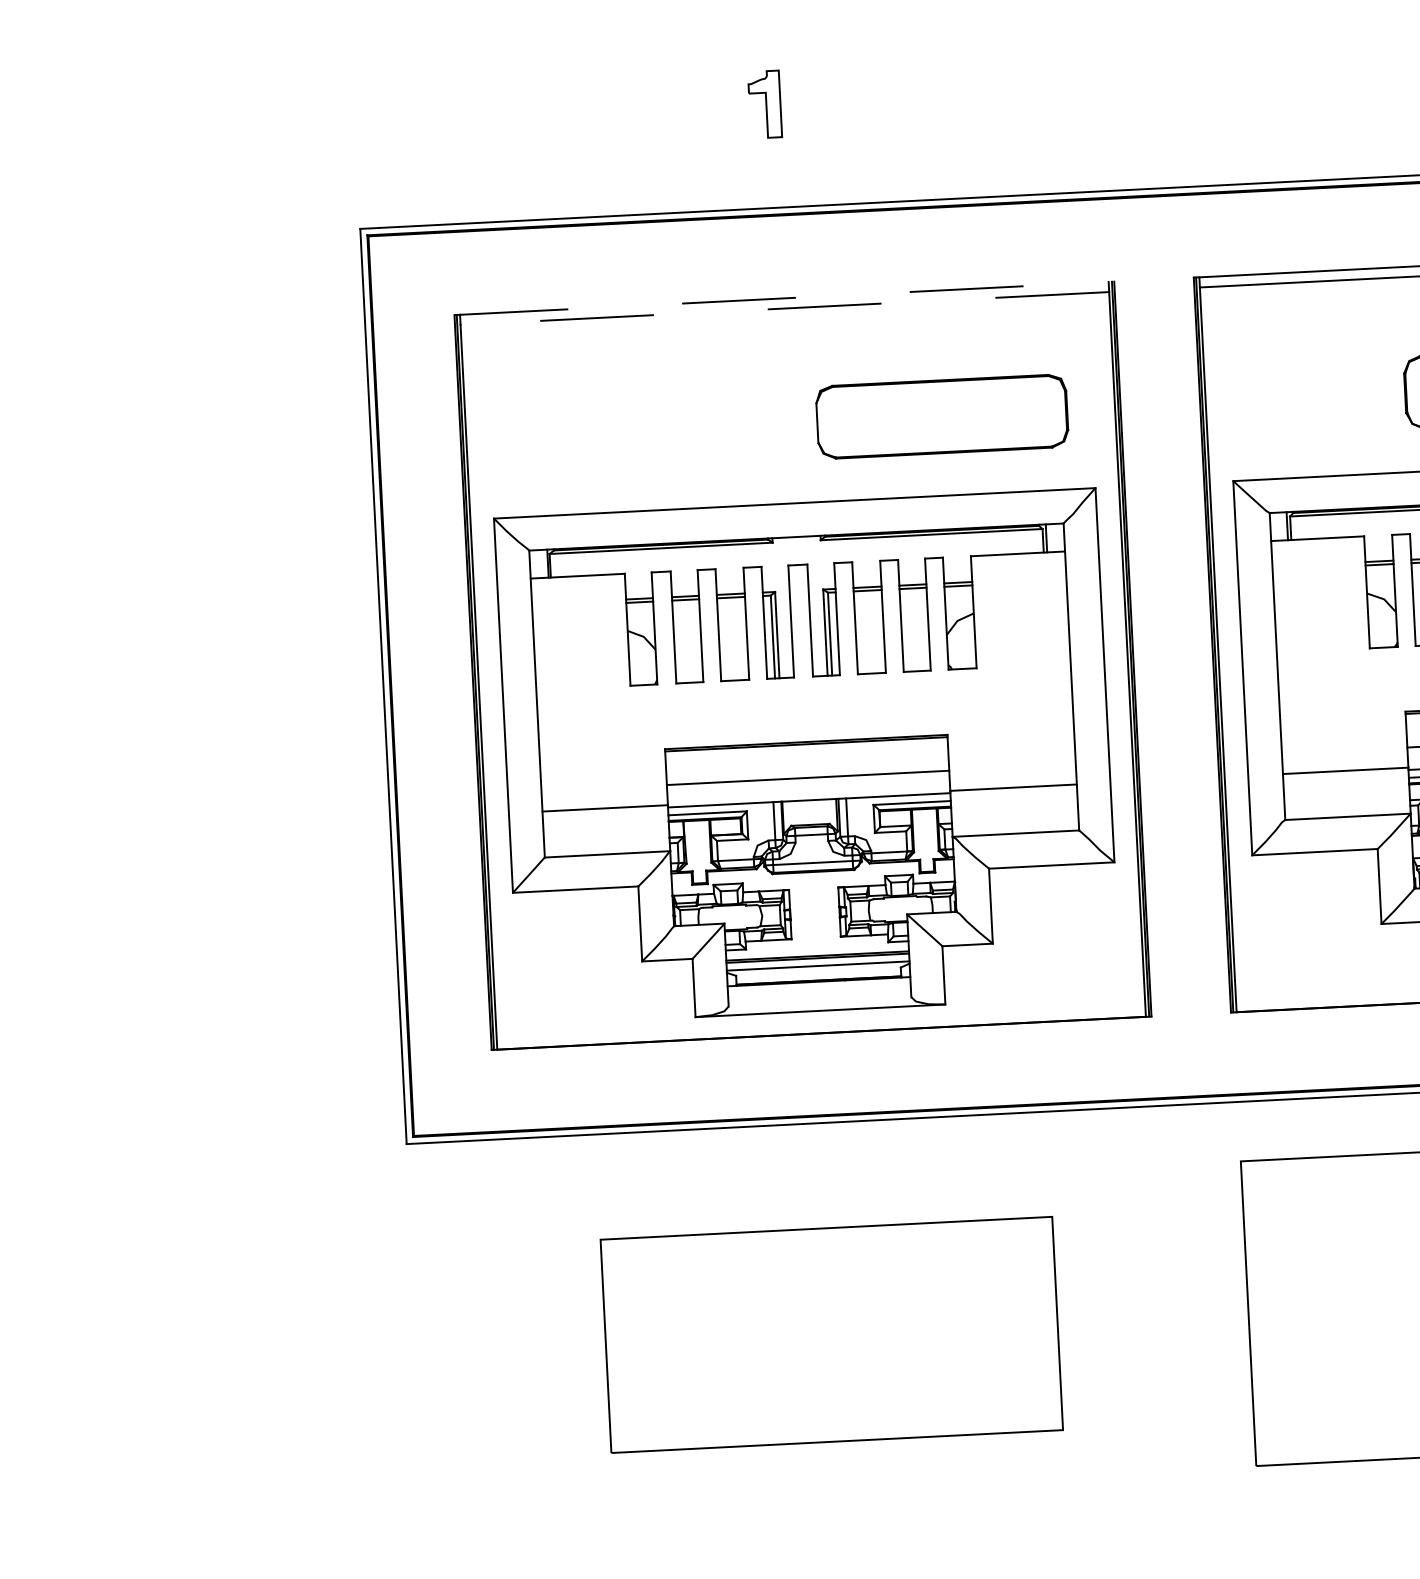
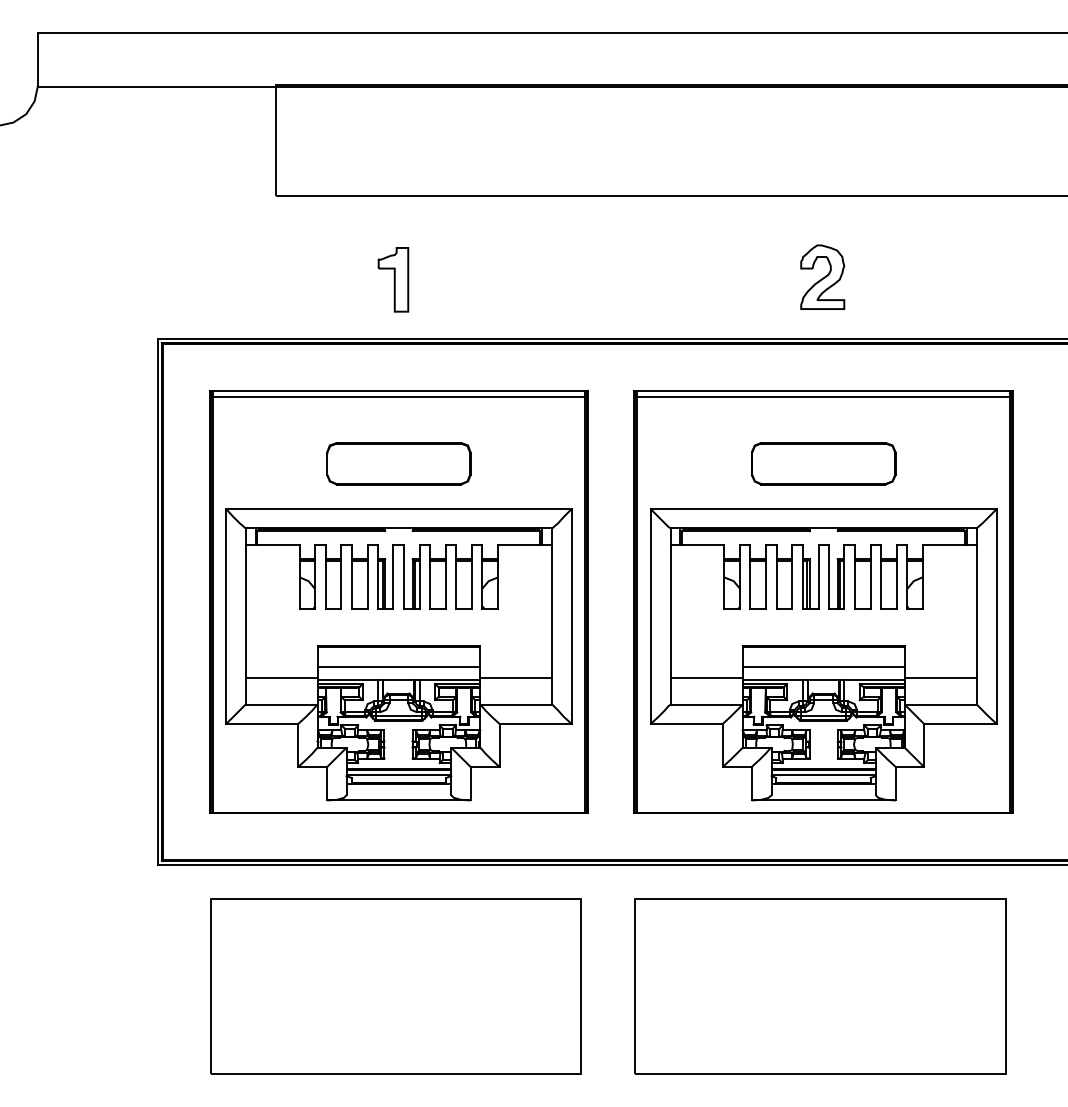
part: (765, 103) -> (393, 279), size x1.67
line: (785, 298) -> (399, 391), dashed -> solid
line: (784, 309) -> (398, 397), dashed -> solid
part: (941, 416) -> (398, 463), moved
part: (830, 1335) -> (395, 986), size x1.43

